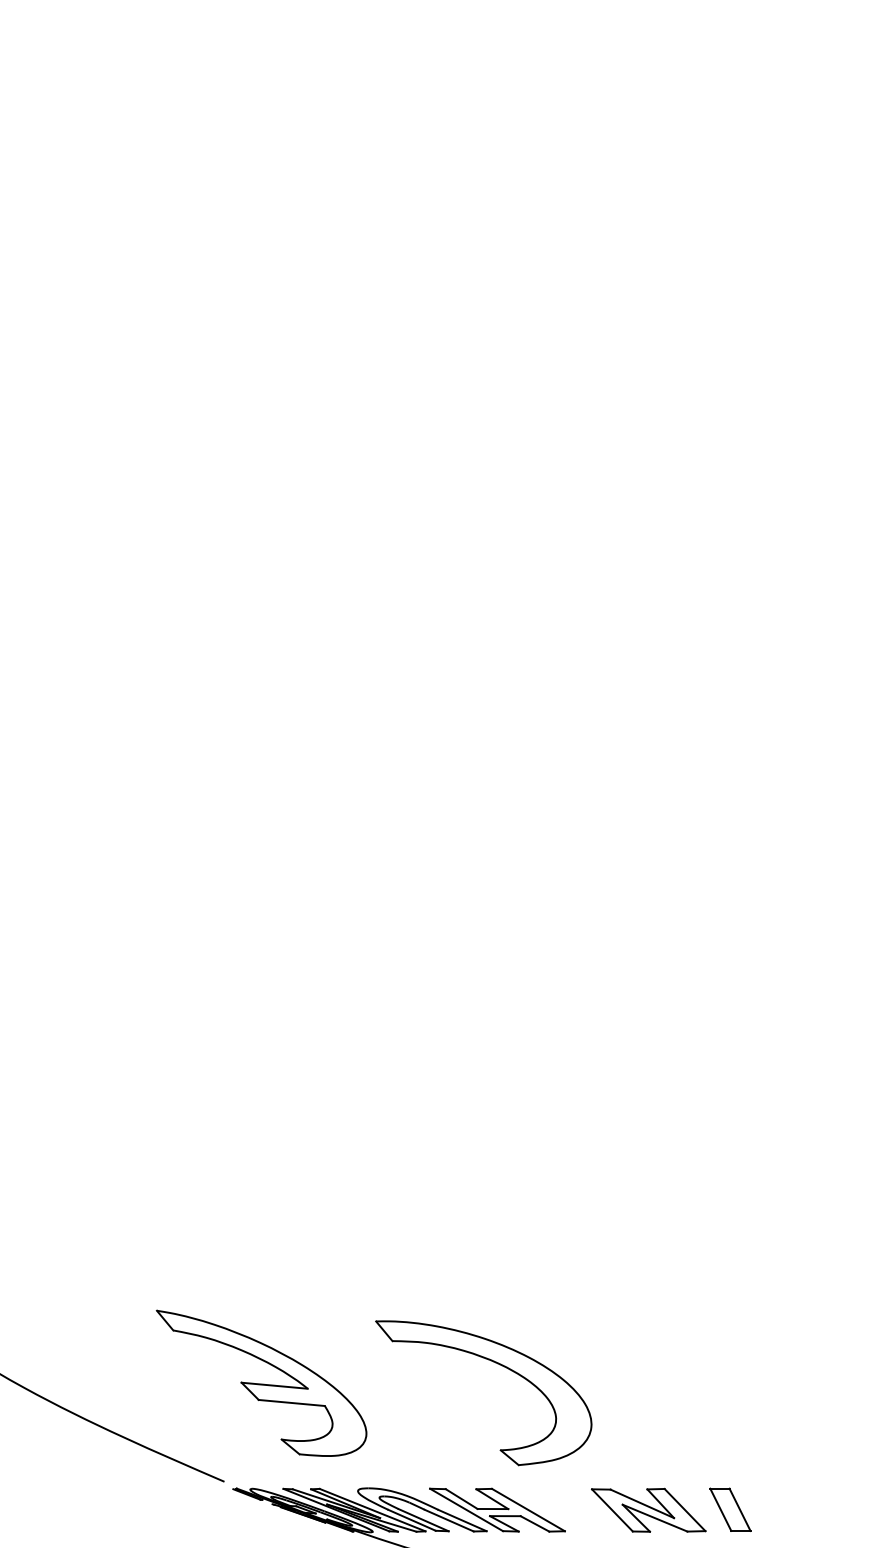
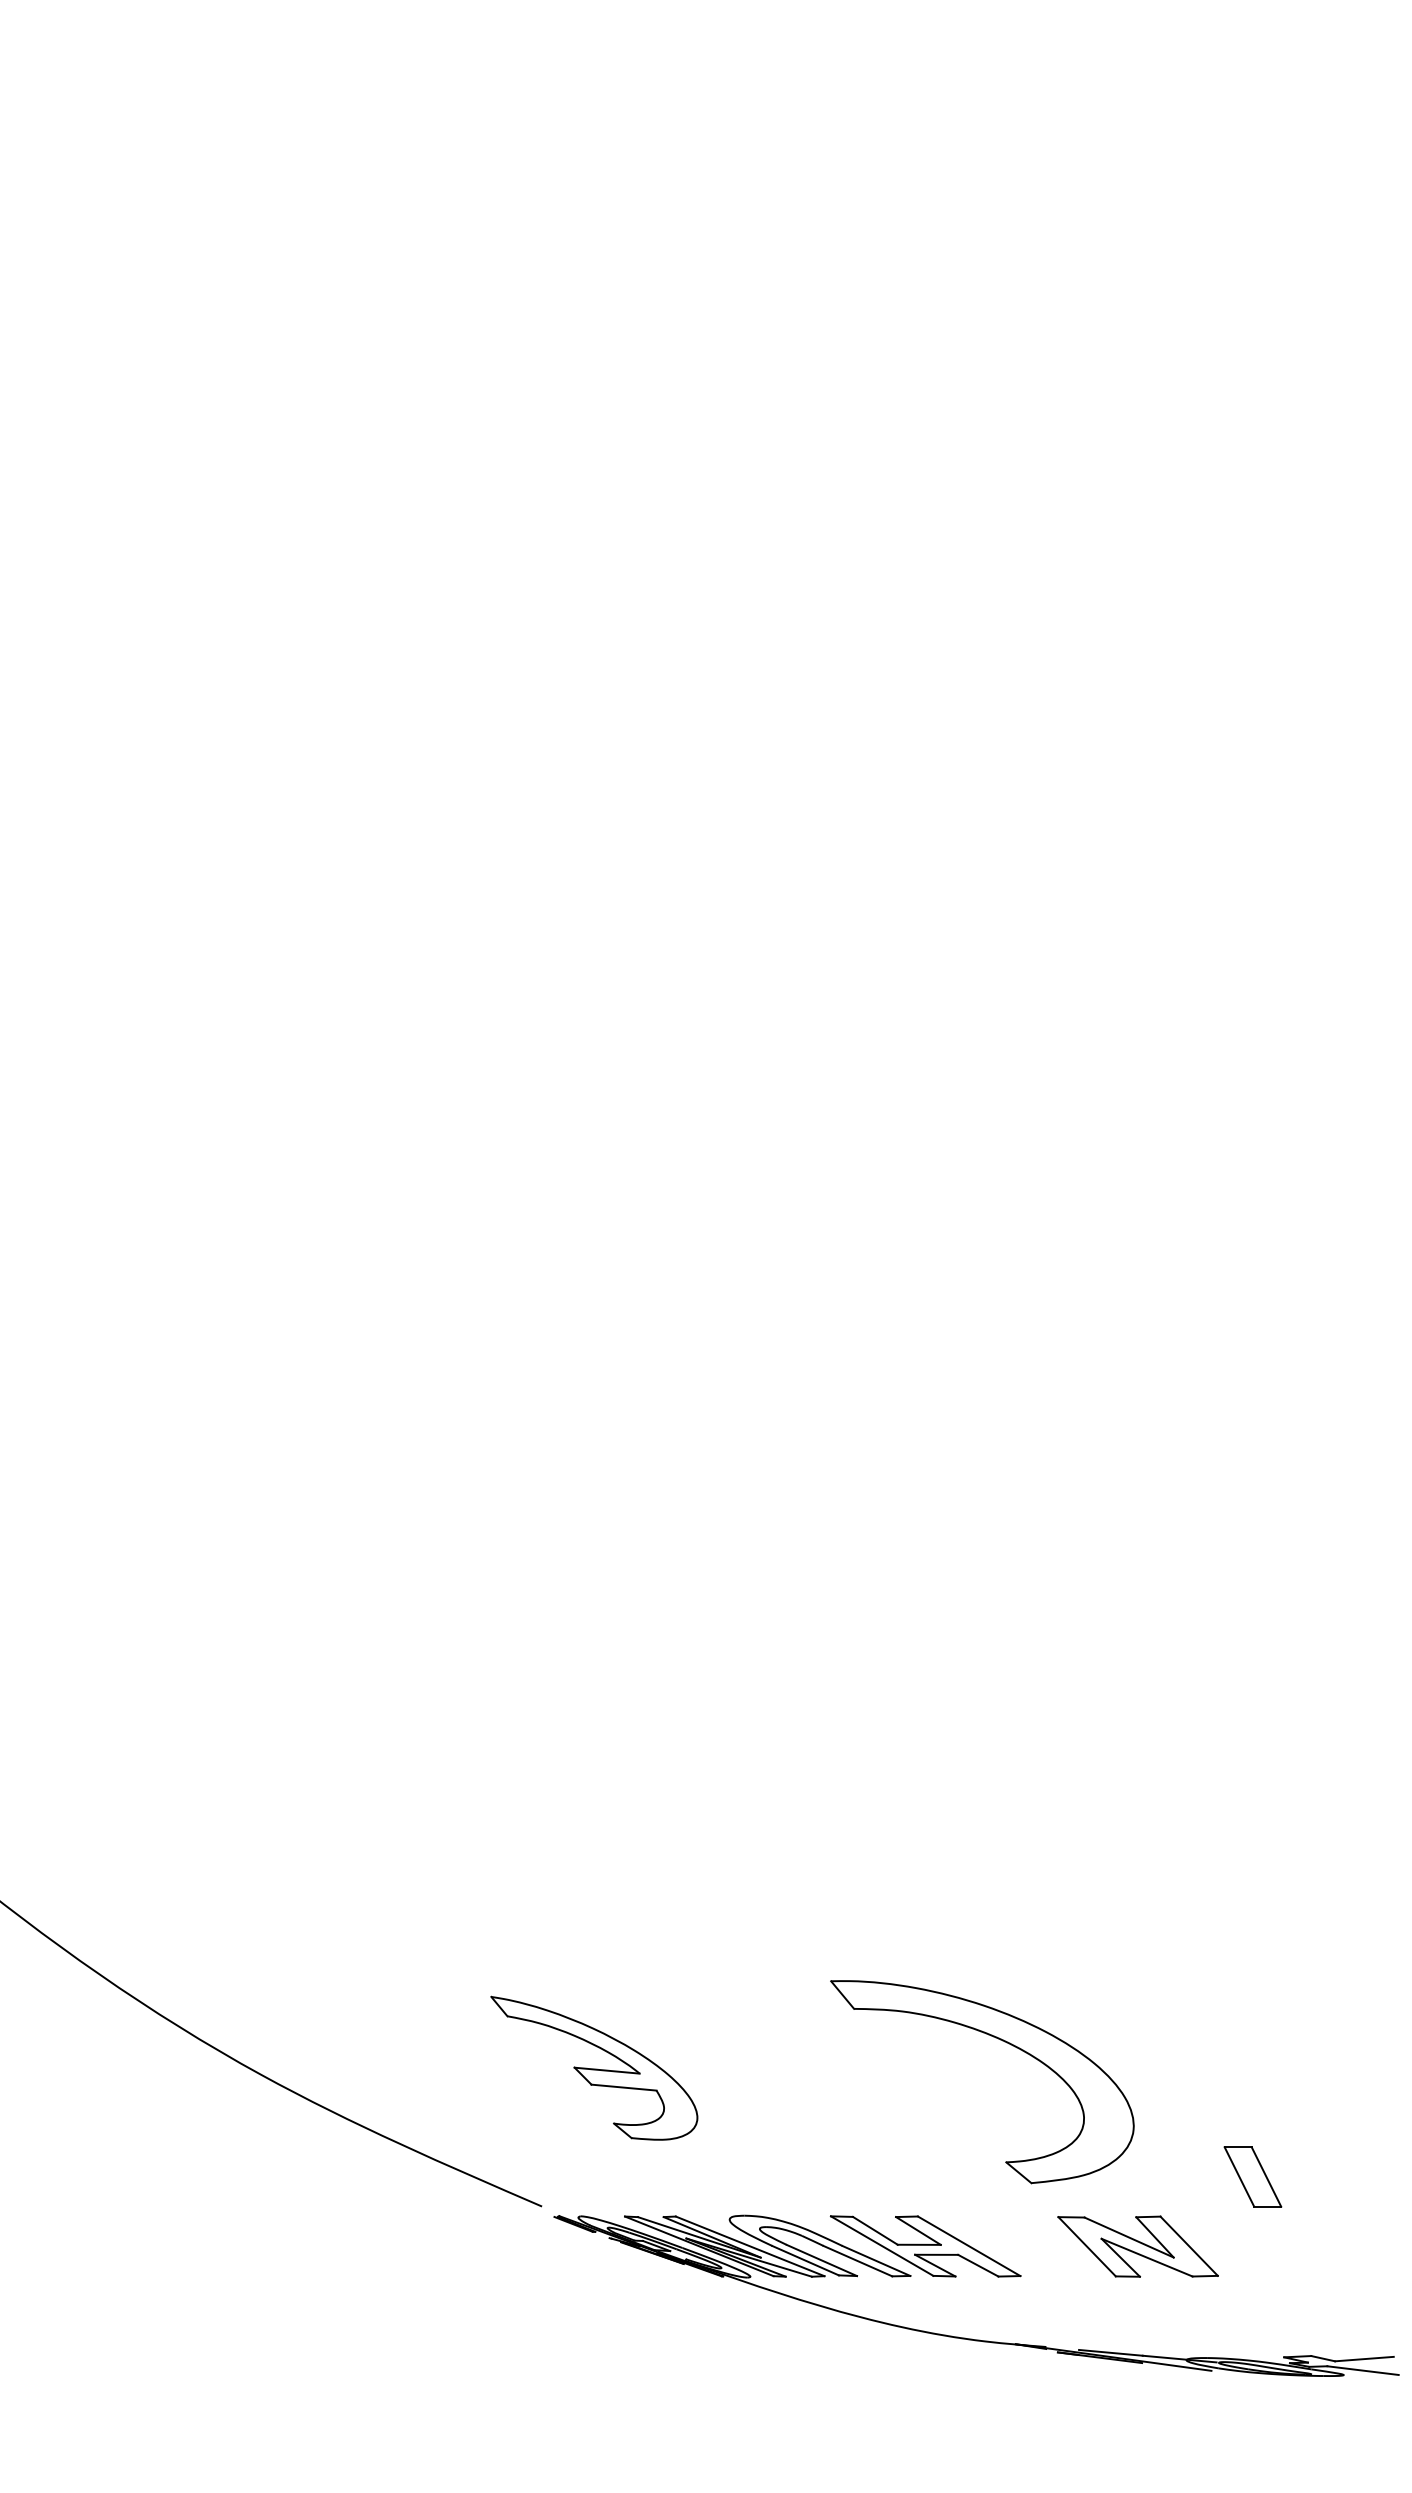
part: (498, 1364) -> (1002, 2041), moved
part: (261, 1383) -> (594, 2068), size x0.7
part: (730, 1509) -> (1252, 2176), moved

